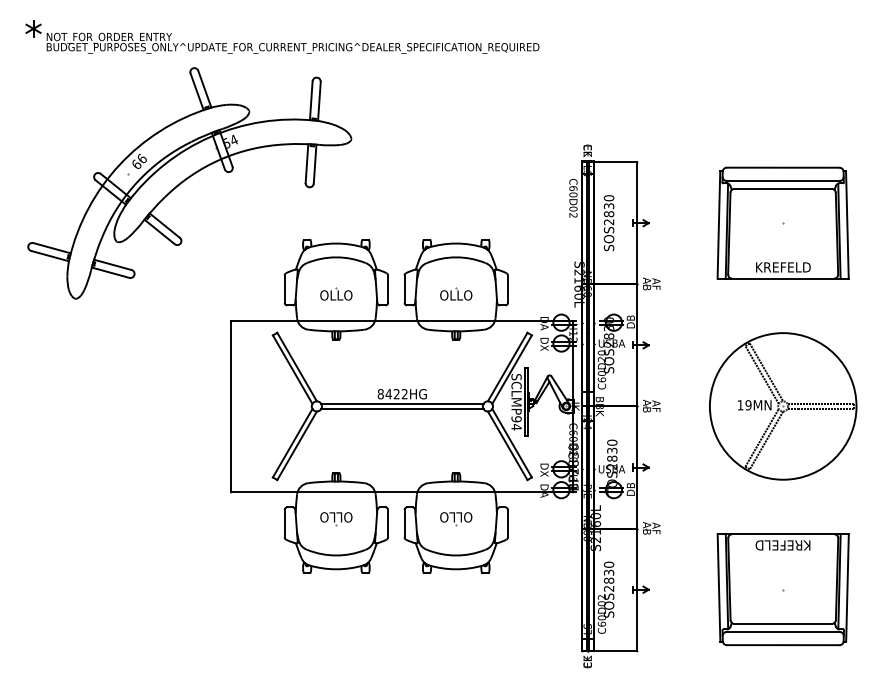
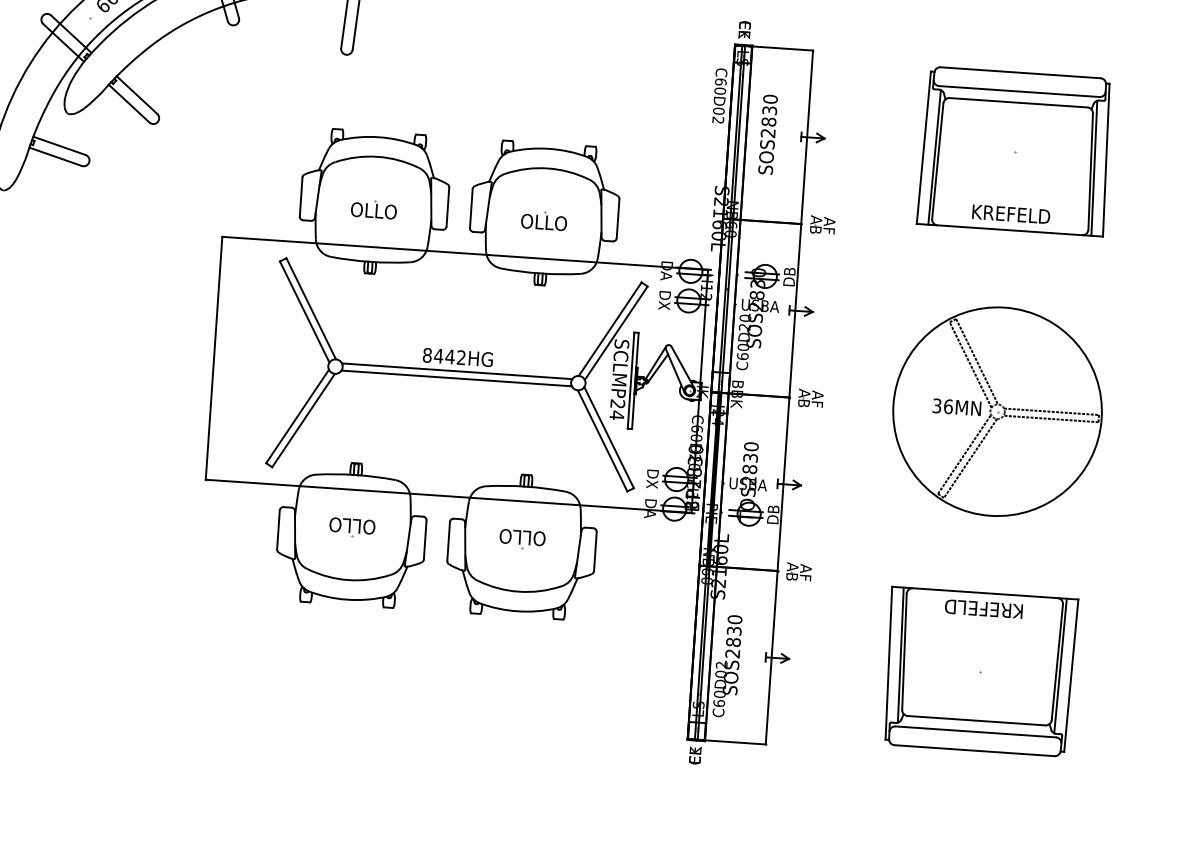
text: (396, 394) -> (449, 357), 8422HG -> 8442HG
text: (744, 405) -> (942, 406), 19MN -> 36MN
text: (516, 419) -> (617, 404), SCLMP94 -> SCLMP24

